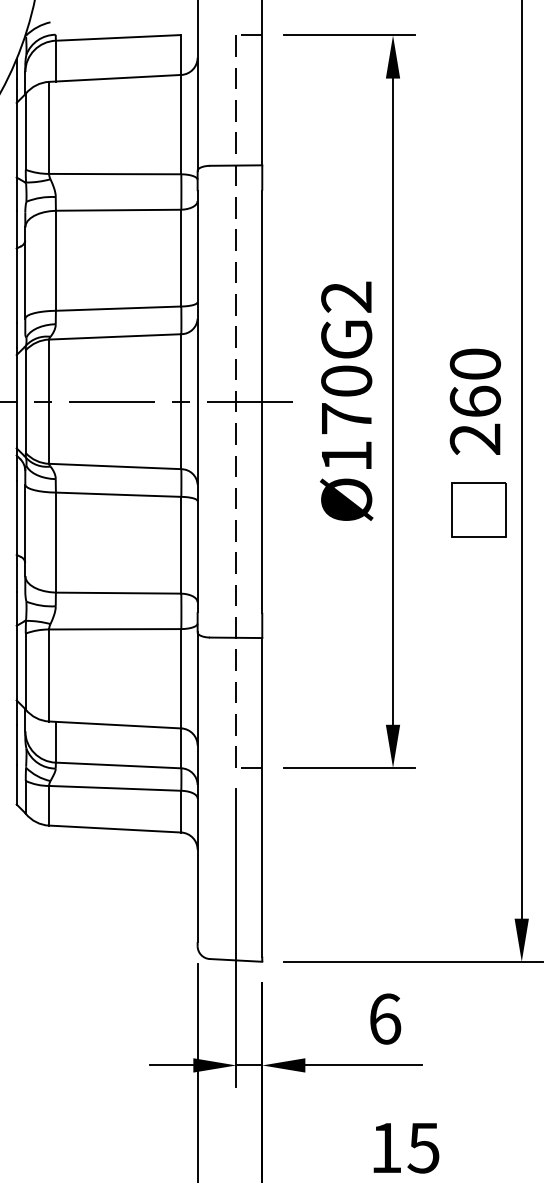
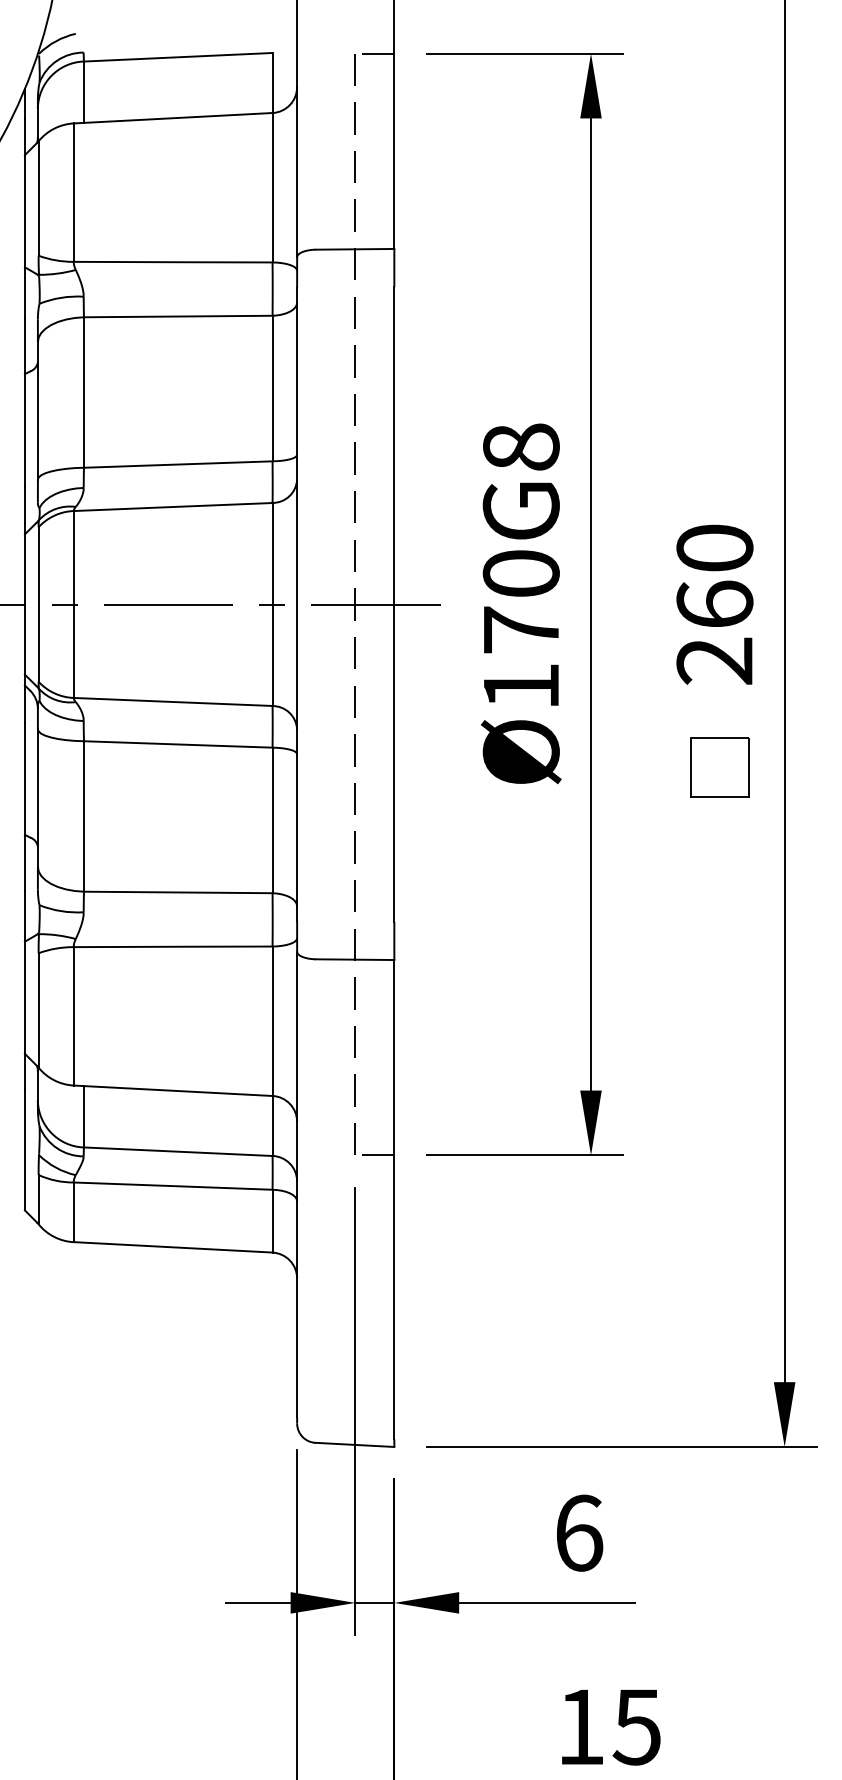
text: (346, 296) -> (521, 446), Ø170G2 -> Ø170G8
part: (478, 509) -> (719, 766), size x0.71

